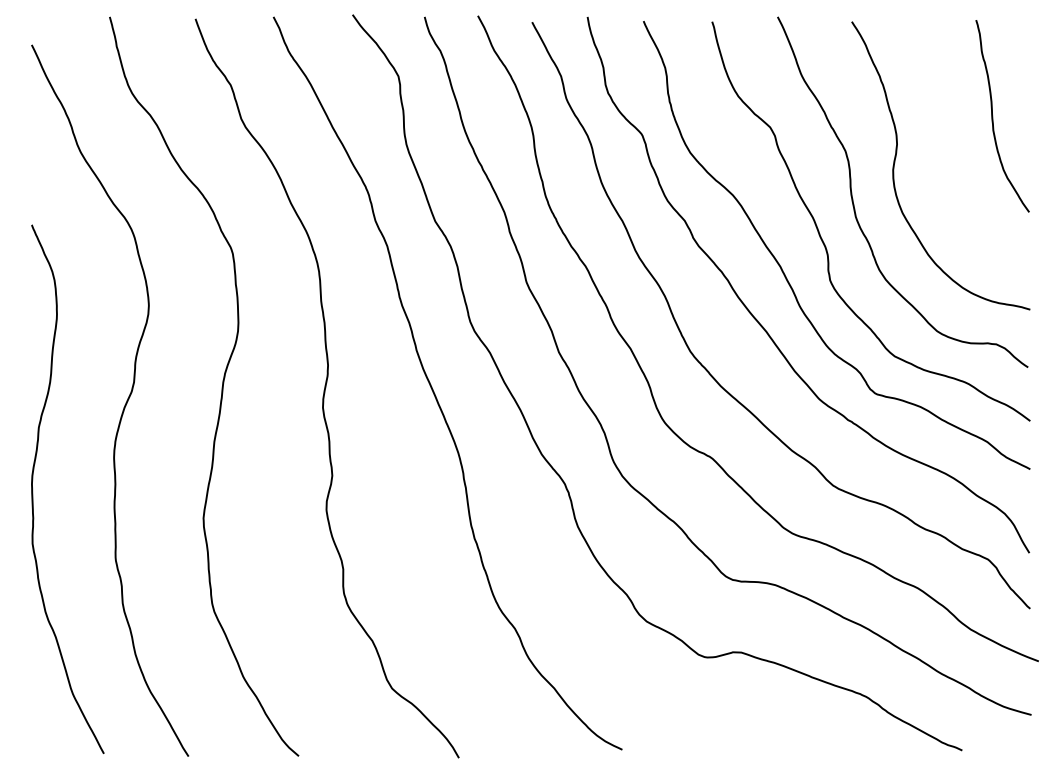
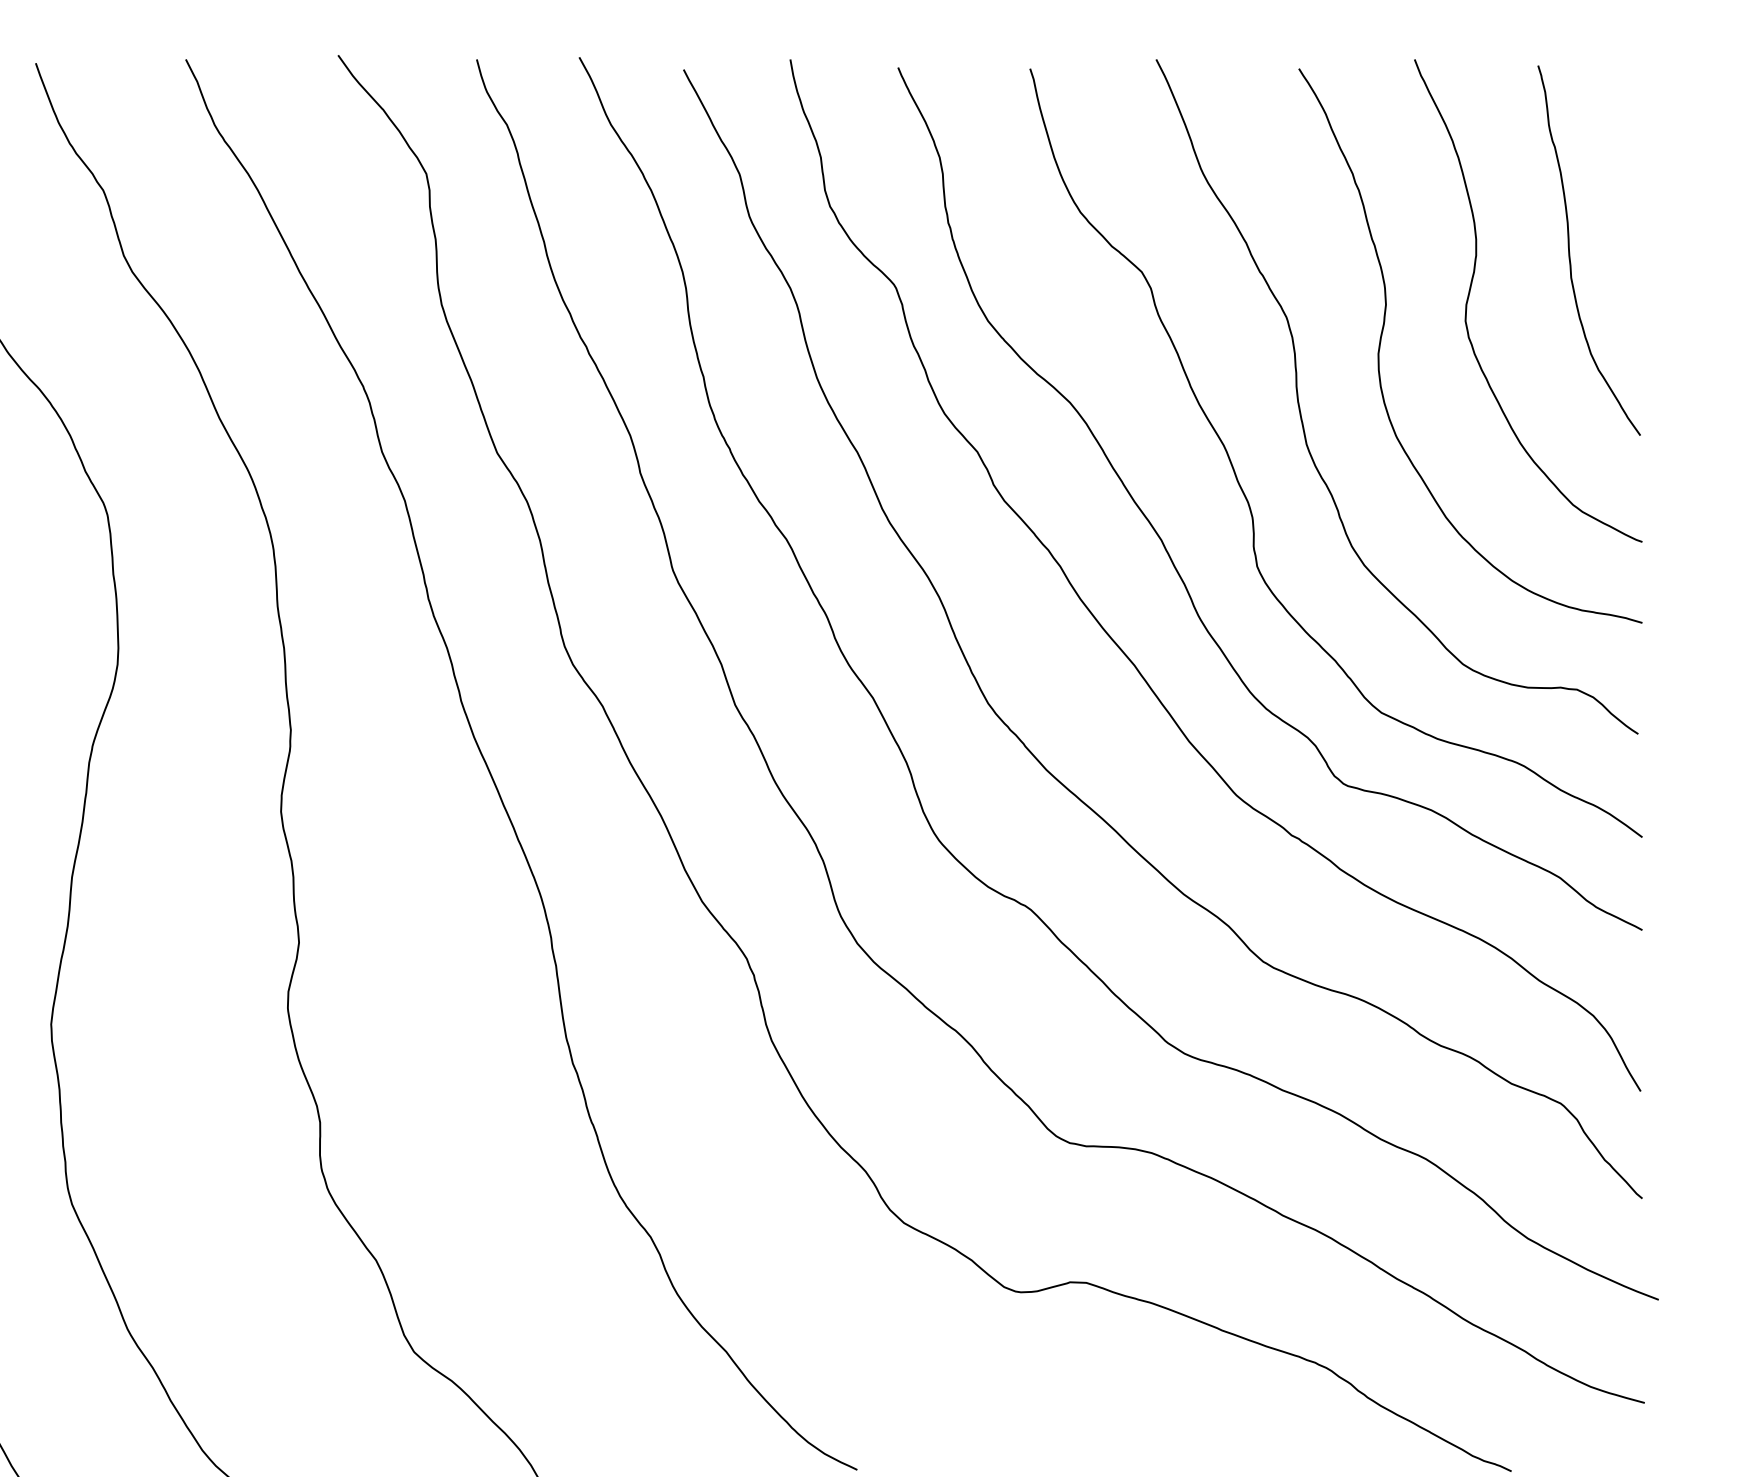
curve: (942, 134) -> (1473, 285), added

